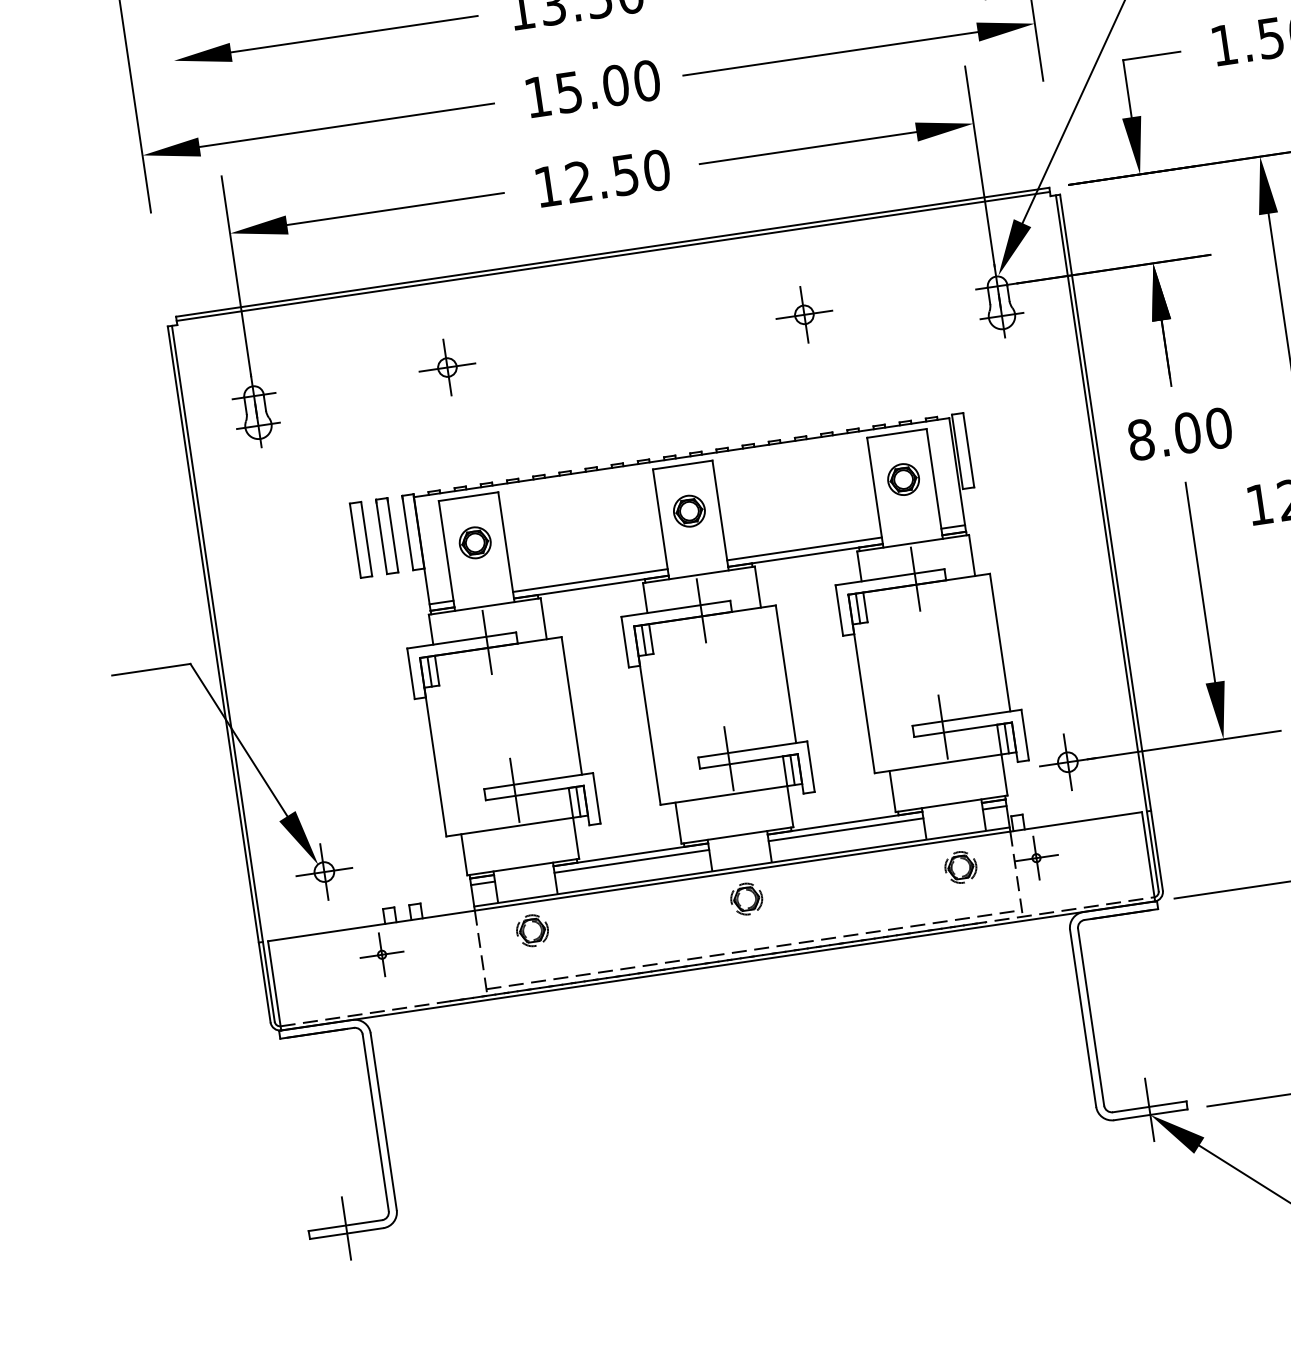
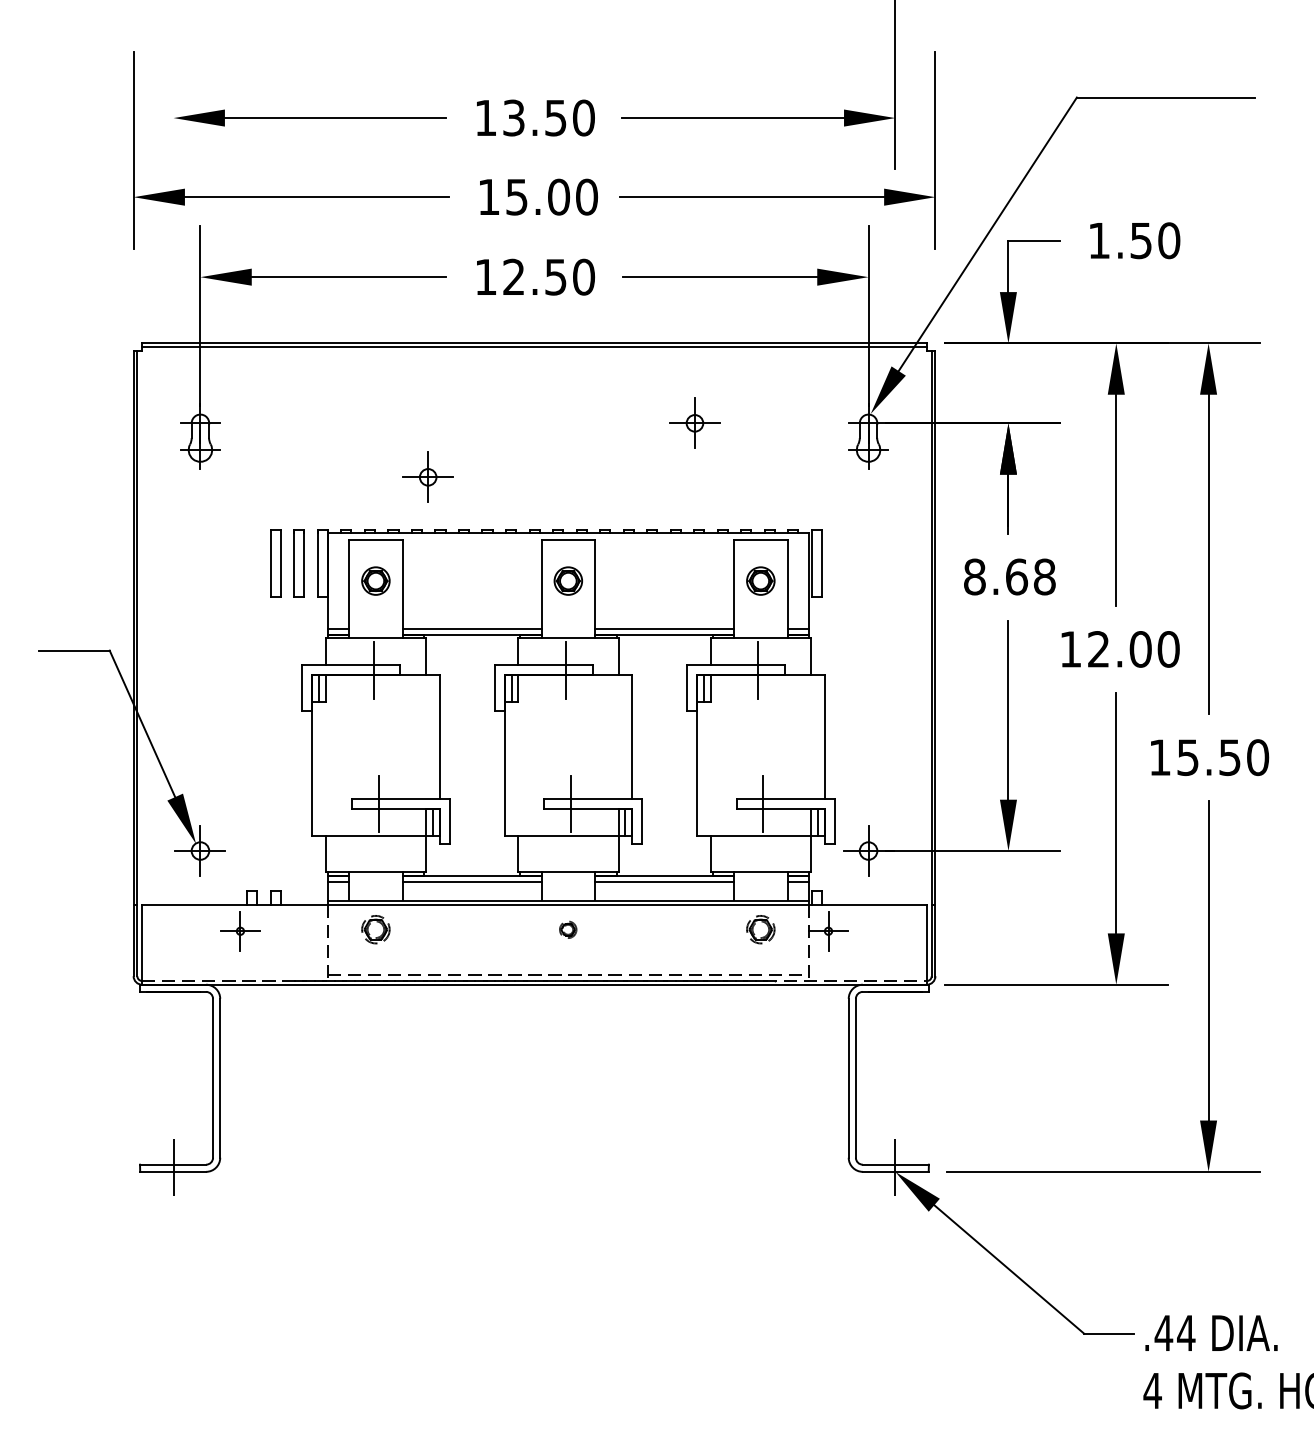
part: (446, 366) -> (427, 476), moved
text: (1202, 430) -> (1030, 576), 8.00 -> 8.68
part: (745, 899) -> (567, 929), size x0.6

